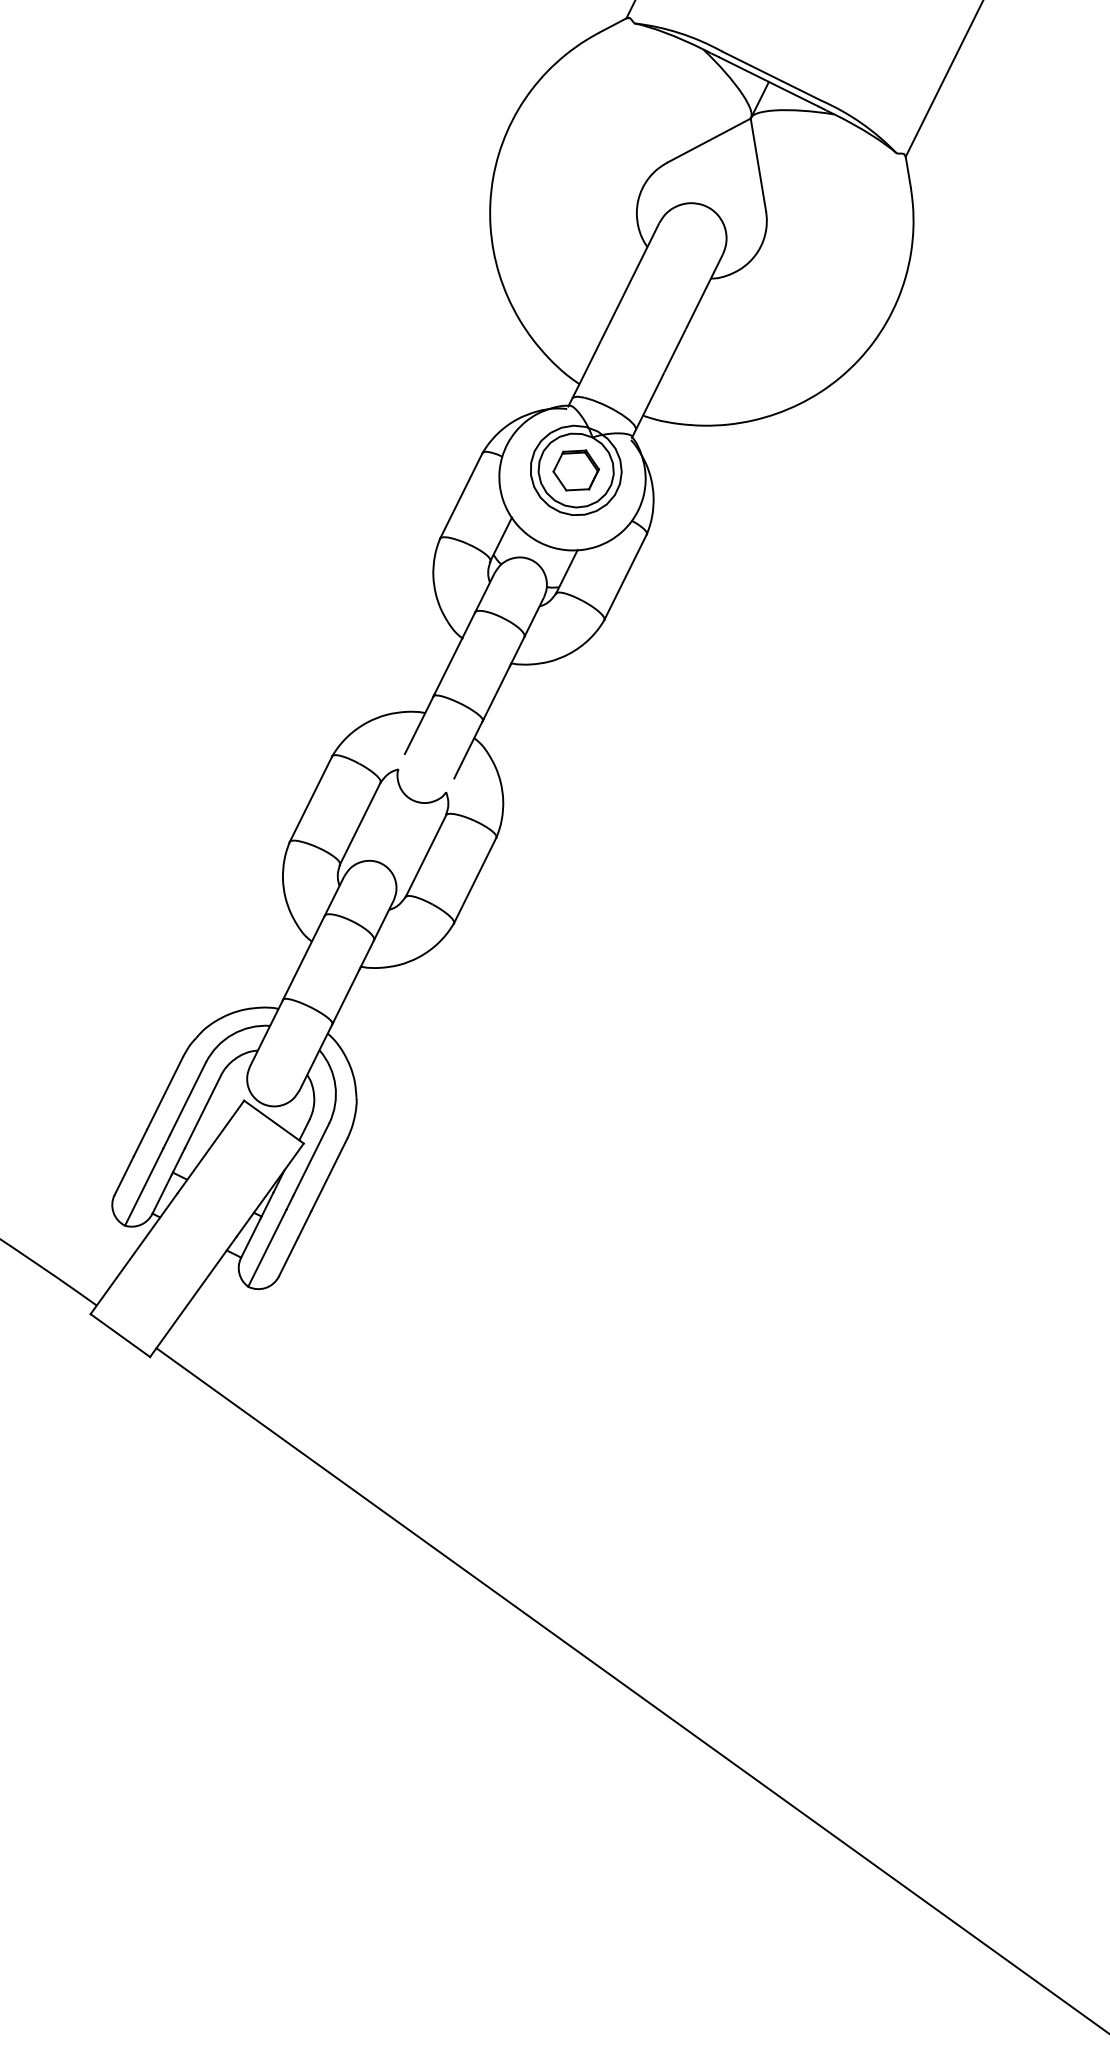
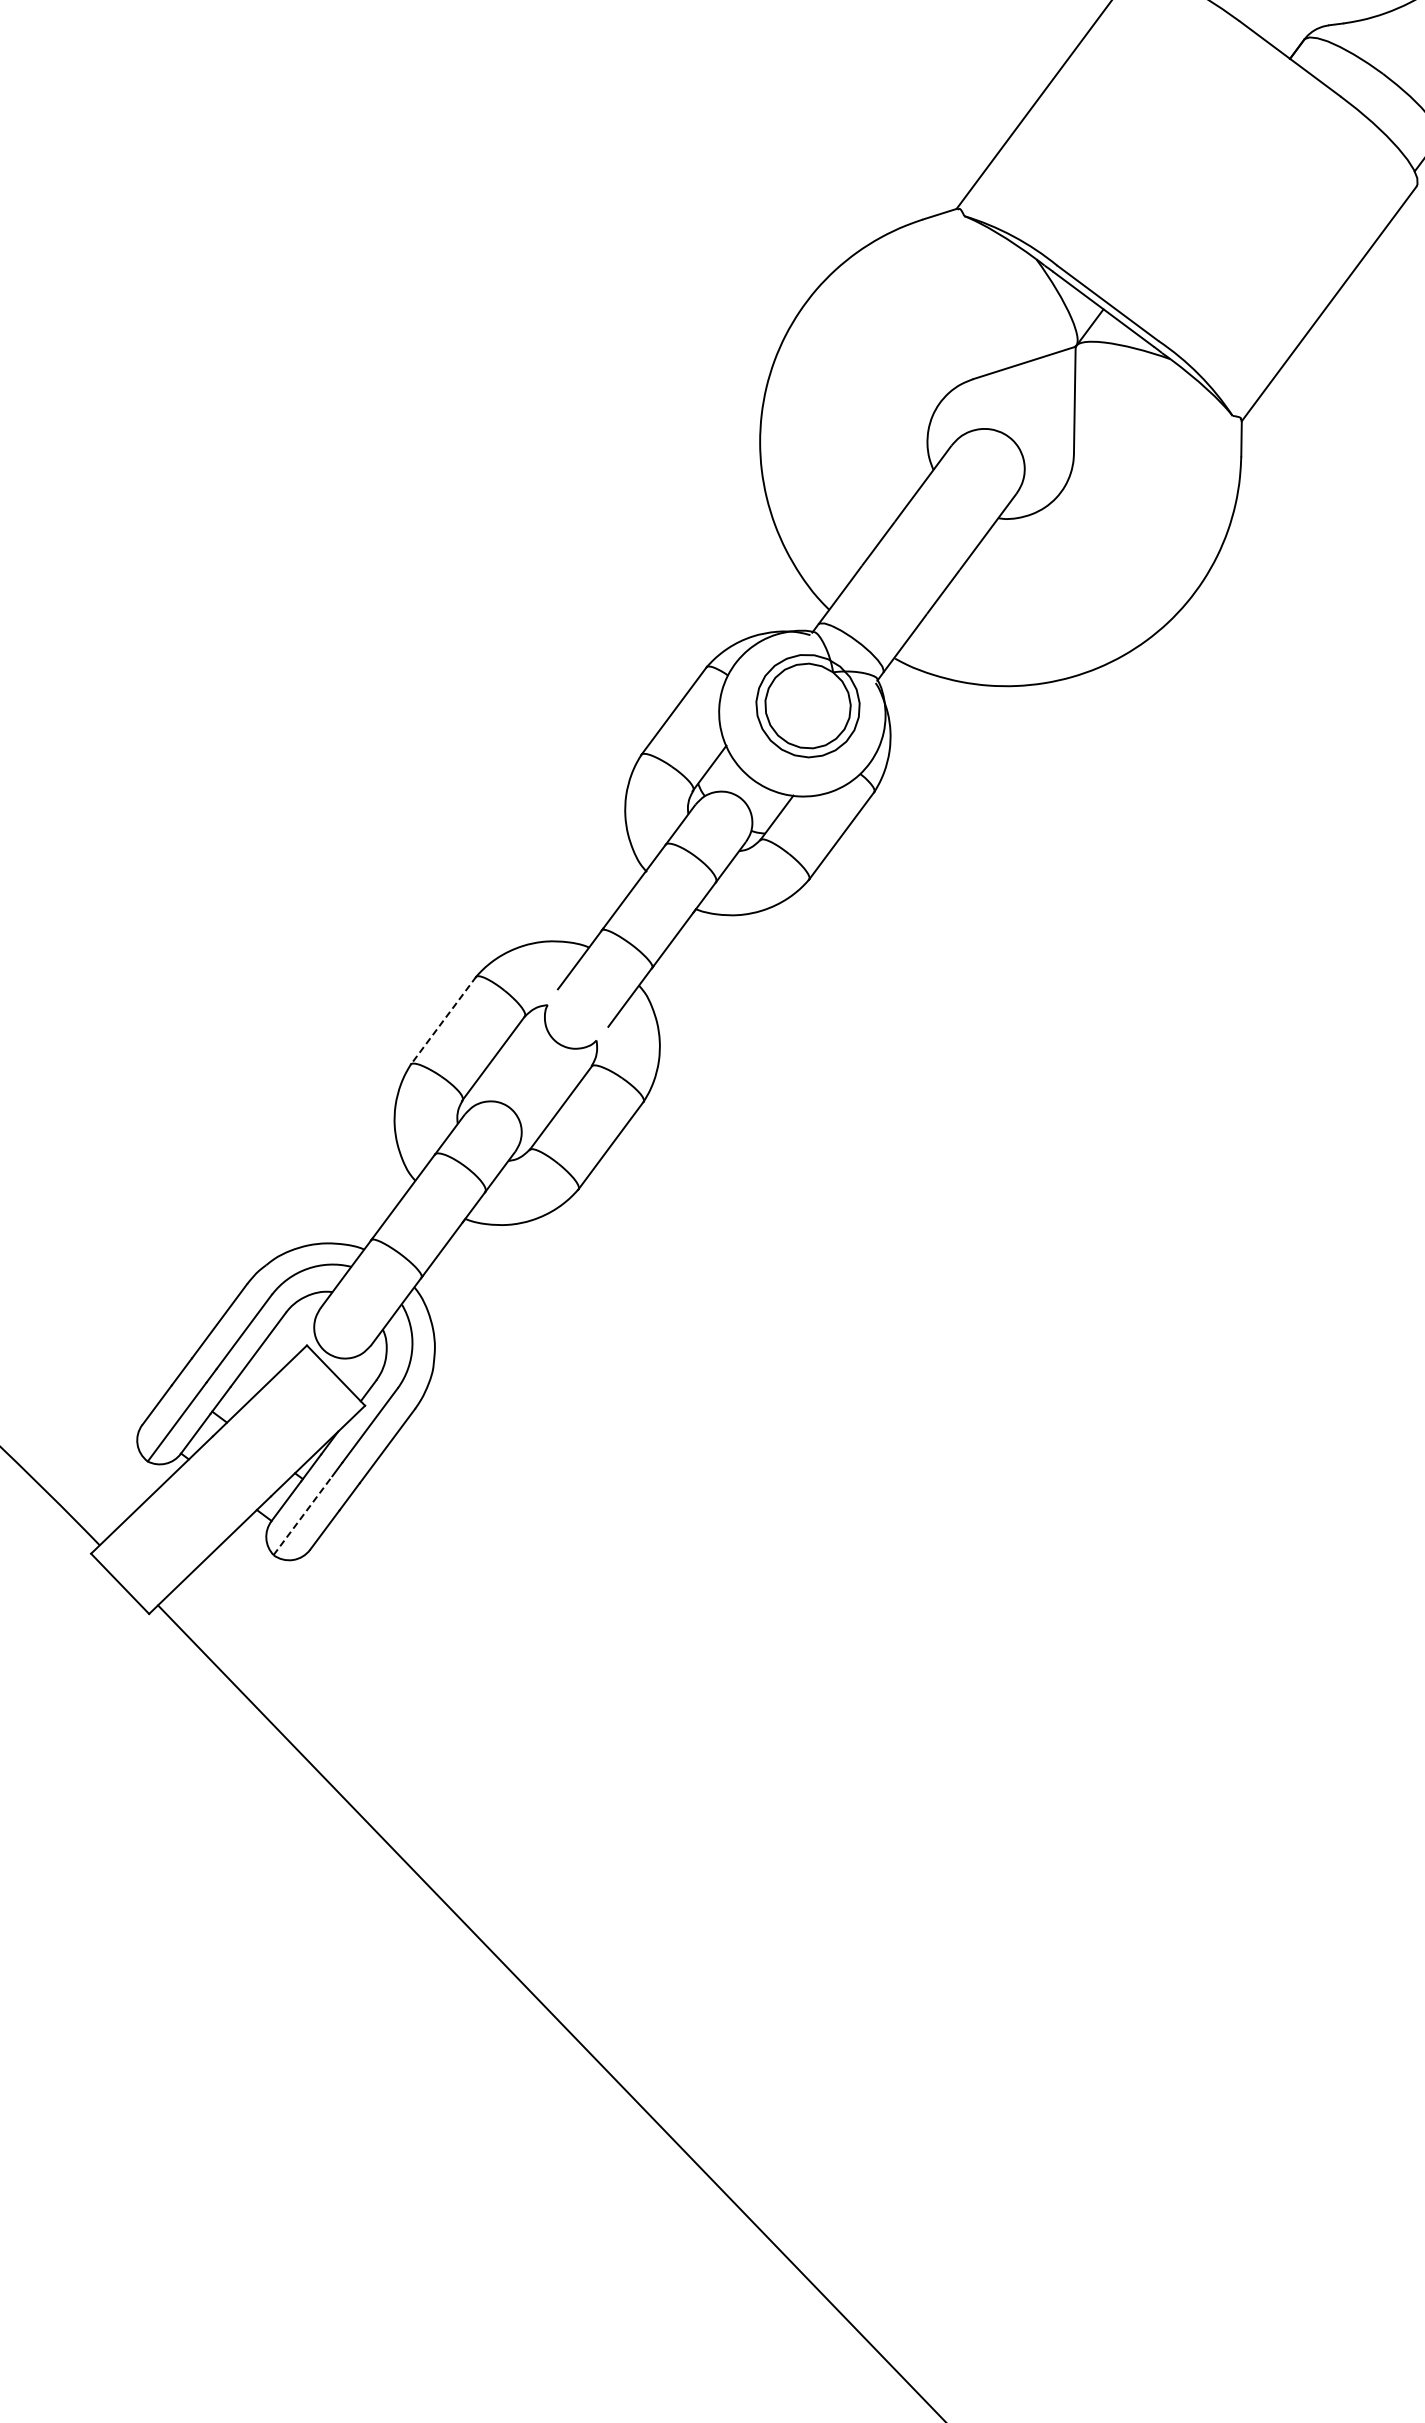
part: (575, 470) -> (807, 705), removed
line: (311, 799) -> (443, 1021), solid -> dashed
line: (267, 1247) -> (303, 1515), solid -> dashed

